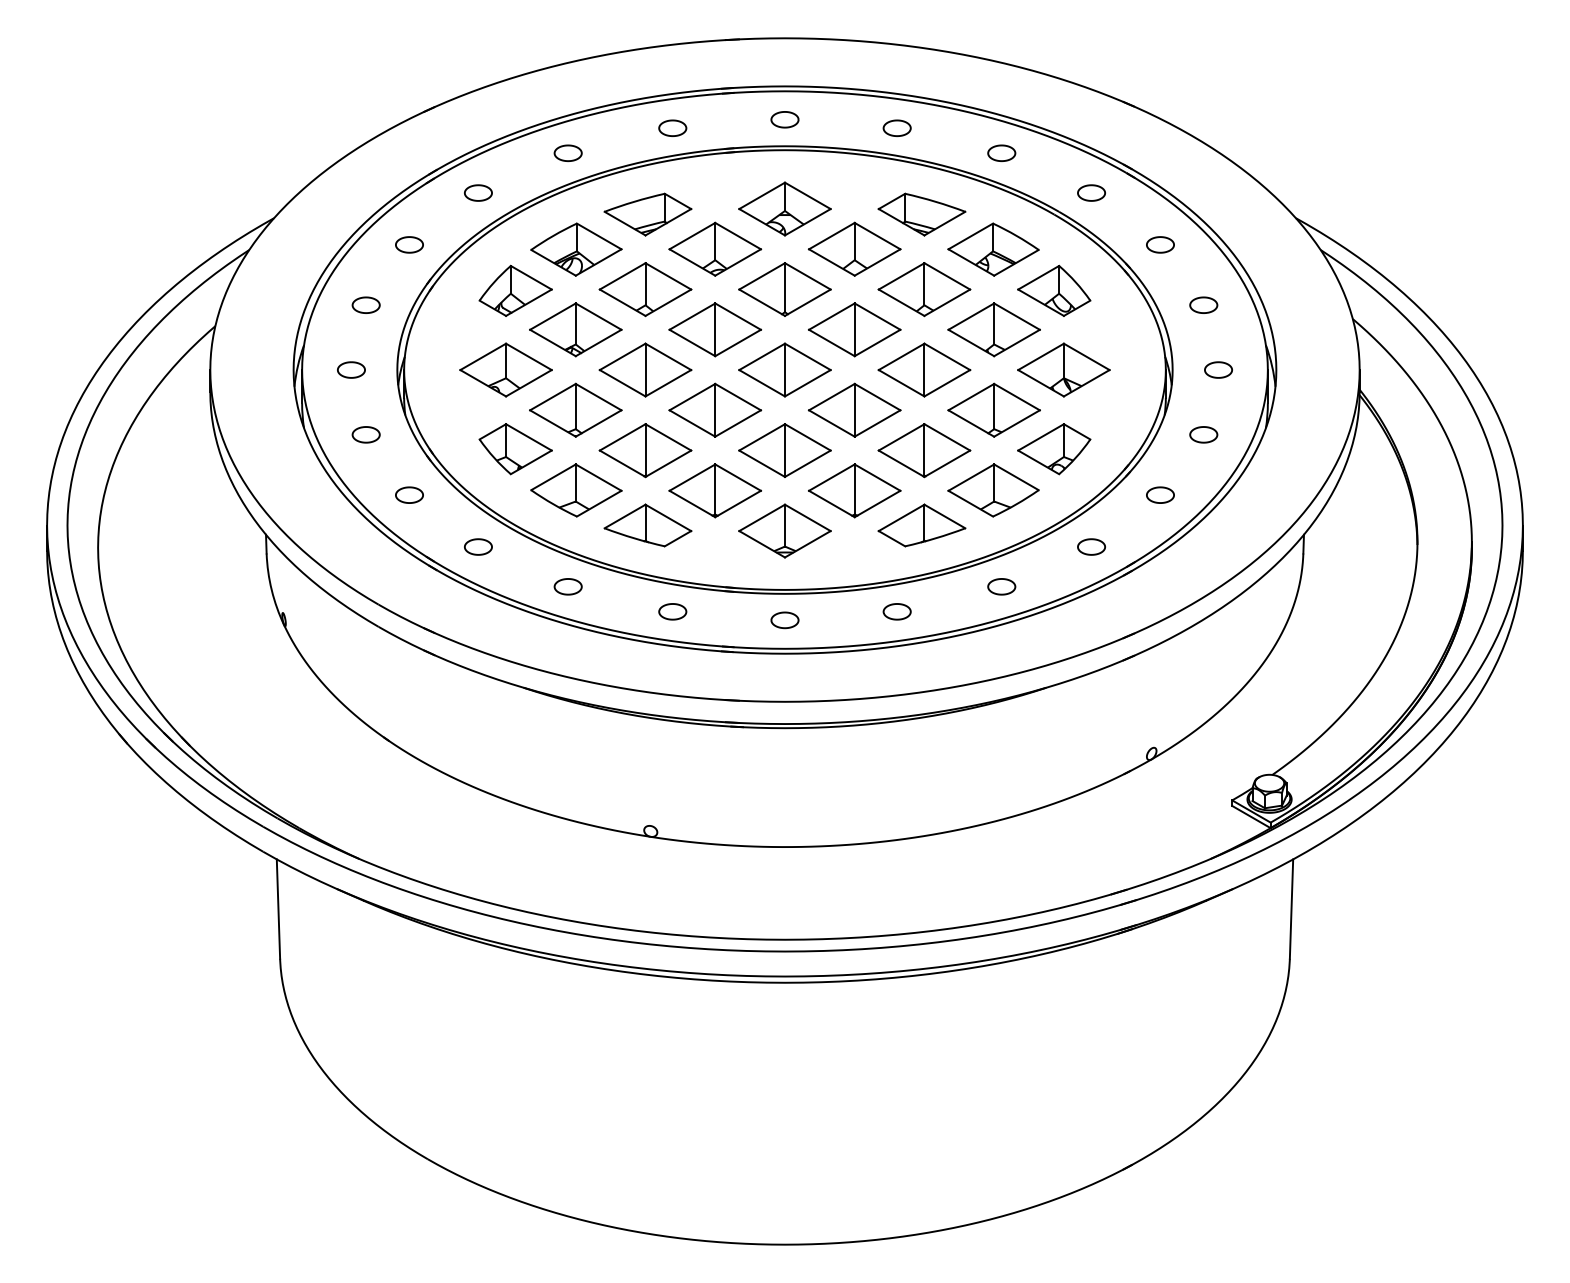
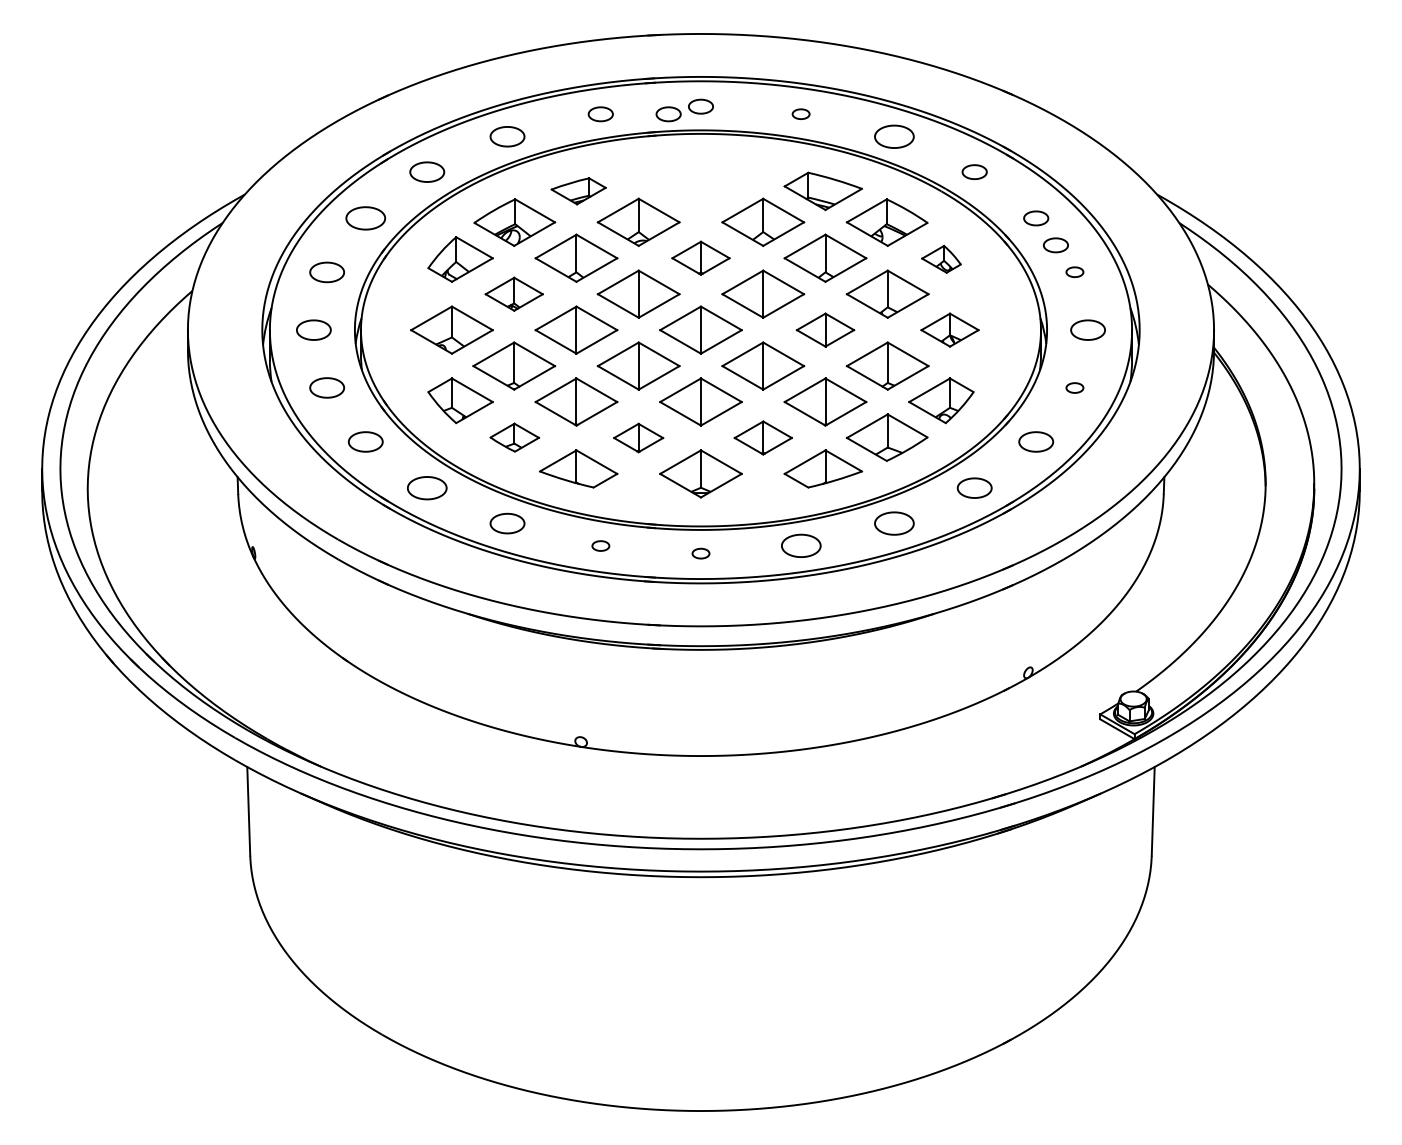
part: (748, 127) -> (668, 113), added
part: (896, 127) -> (800, 113), size x0.7
part: (567, 152) -> (506, 135), size x1.4
part: (1001, 152) -> (894, 135), size x1.6
part: (478, 192) -> (427, 171), size x1.4
part: (784, 208) -> (700, 185), removed
part: (647, 214) -> (578, 191), size x0.7
part: (409, 244) -> (365, 218), size x1.6
part: (1182, 274) -> (1055, 244), added
part: (784, 289) -> (700, 258), size x0.7
part: (1054, 290) -> (941, 259), size x0.6
part: (365, 304) -> (326, 271), size x1.4
part: (1203, 304) -> (1074, 271), size x0.7
part: (575, 329) -> (513, 293), size x0.7
part: (351, 369) -> (313, 329), size x1.4
part: (924, 369) -> (825, 329), size x0.7
part: (1063, 369) -> (949, 329), size x0.7
part: (1218, 369) -> (1088, 329), size x1.4
part: (365, 434) -> (326, 387), size x1.4
part: (1203, 434) -> (1074, 387), size x0.7
part: (576, 490) -> (514, 437), size x0.6
part: (714, 490) -> (638, 437), size x0.6
part: (854, 490) -> (763, 437), size x0.7
part: (409, 494) -> (365, 441), size x1.4
part: (1160, 494) -> (1036, 441), size x1.4
part: (478, 546) -> (427, 487), size x1.6
part: (1091, 546) -> (974, 487), size x1.4
part: (567, 586) -> (506, 523), size x1.4
part: (1001, 586) -> (894, 523), size x1.6
part: (672, 611) -> (600, 545), size x0.7
part: (896, 611) -> (800, 545), size x1.6
part: (784, 620) -> (700, 553), size x0.7

